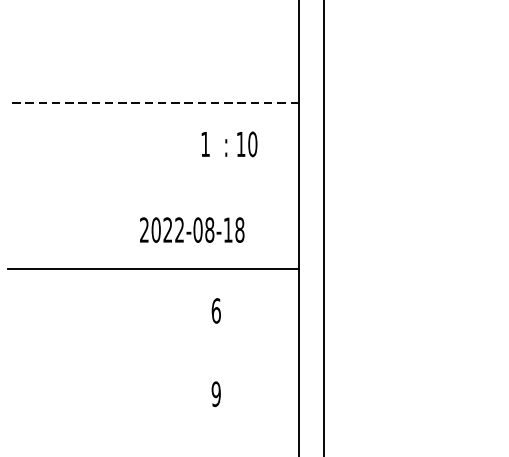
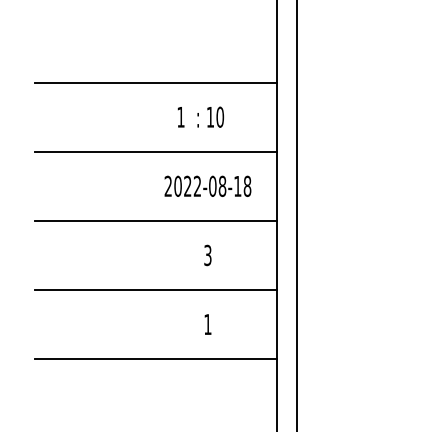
line: (153, 102) -> (155, 82), dashed -> solid
text: (229, 143) -> (200, 116), moved
line: (153, 185) -> (155, 151), added
text: (191, 229) -> (207, 185), moved
text: (215, 311) -> (207, 255), 6 -> 3
line: (153, 353) -> (155, 290), added
text: (215, 394) -> (207, 324), 9 -> 1
line: (153, 436) -> (155, 359), added

